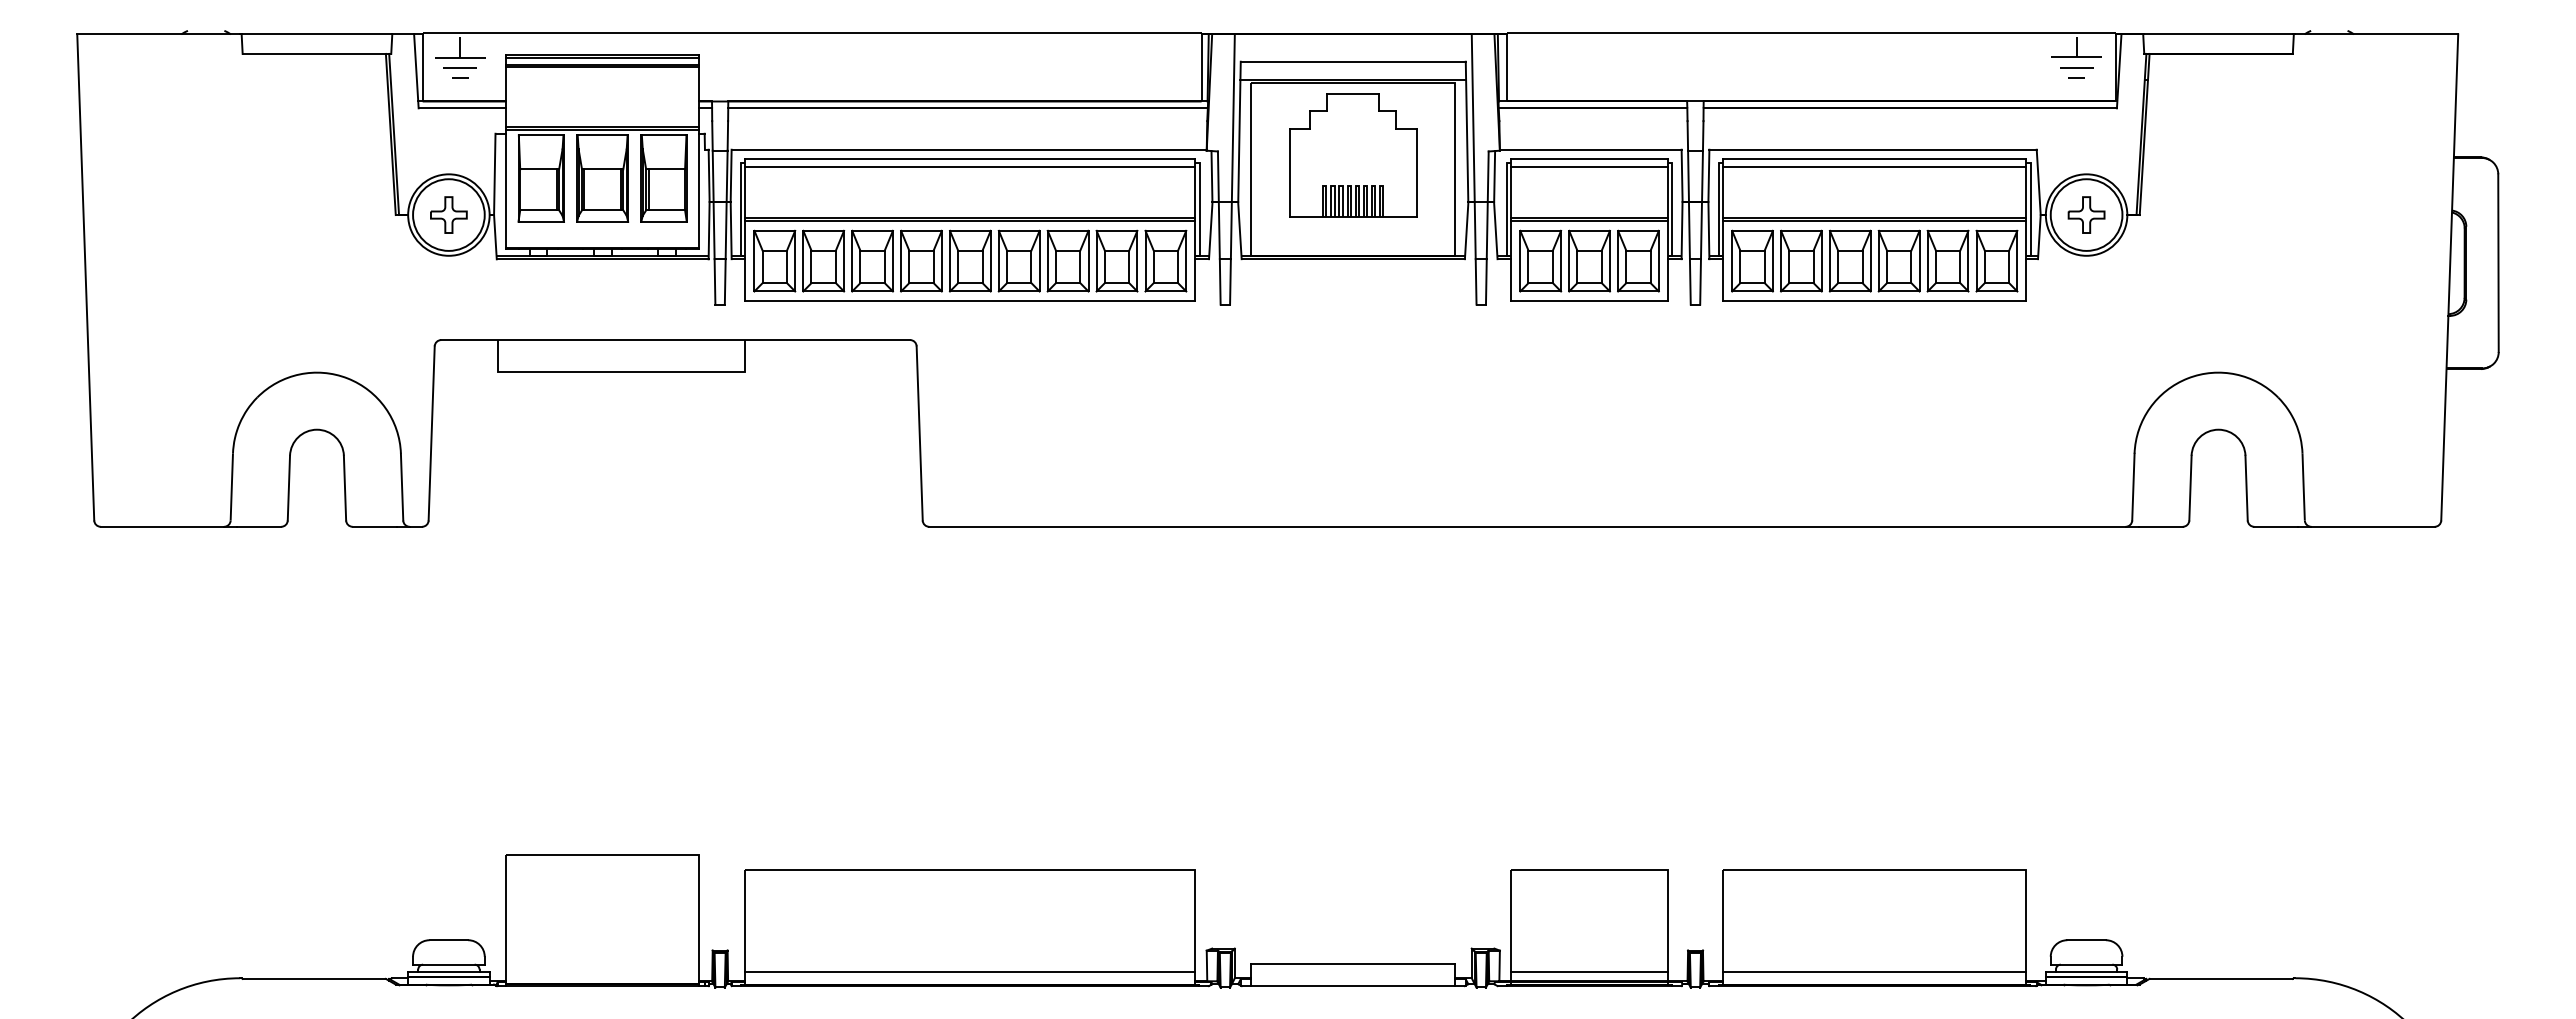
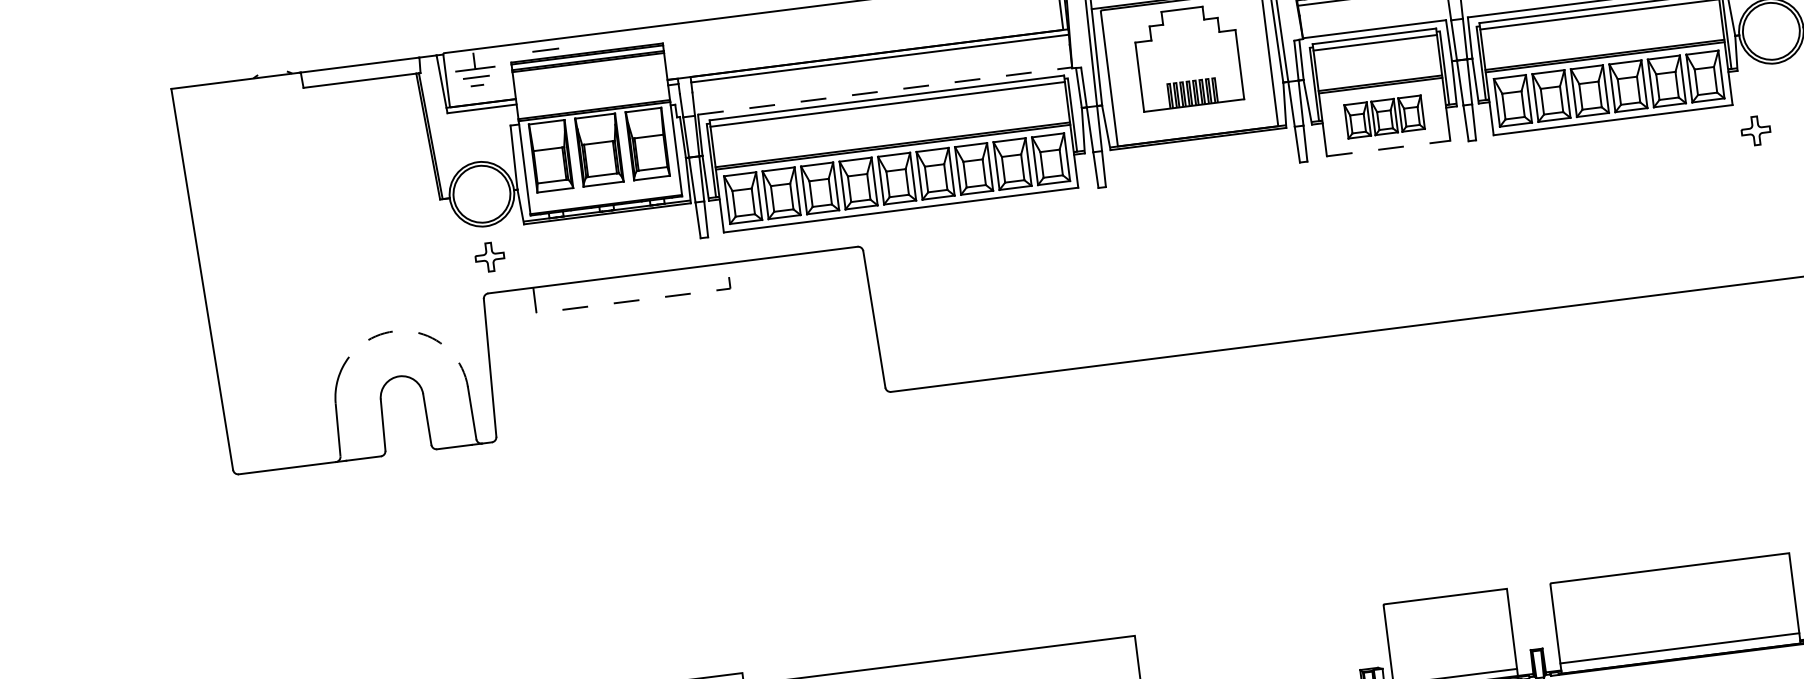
line: (550, 44) -> (544, 49), added
line: (969, 149) -> (885, 90), solid -> dashed
part: (448, 214) -> (489, 256), moved
part: (2086, 214) -> (1755, 130), moved
part: (1589, 260) -> (1384, 116), size x0.7
line: (1590, 301) -> (1389, 148), solid -> dashed
line: (622, 372) -> (634, 300), solid -> dashed
arc: (347, 378) -> (418, 333), solid -> dashed

